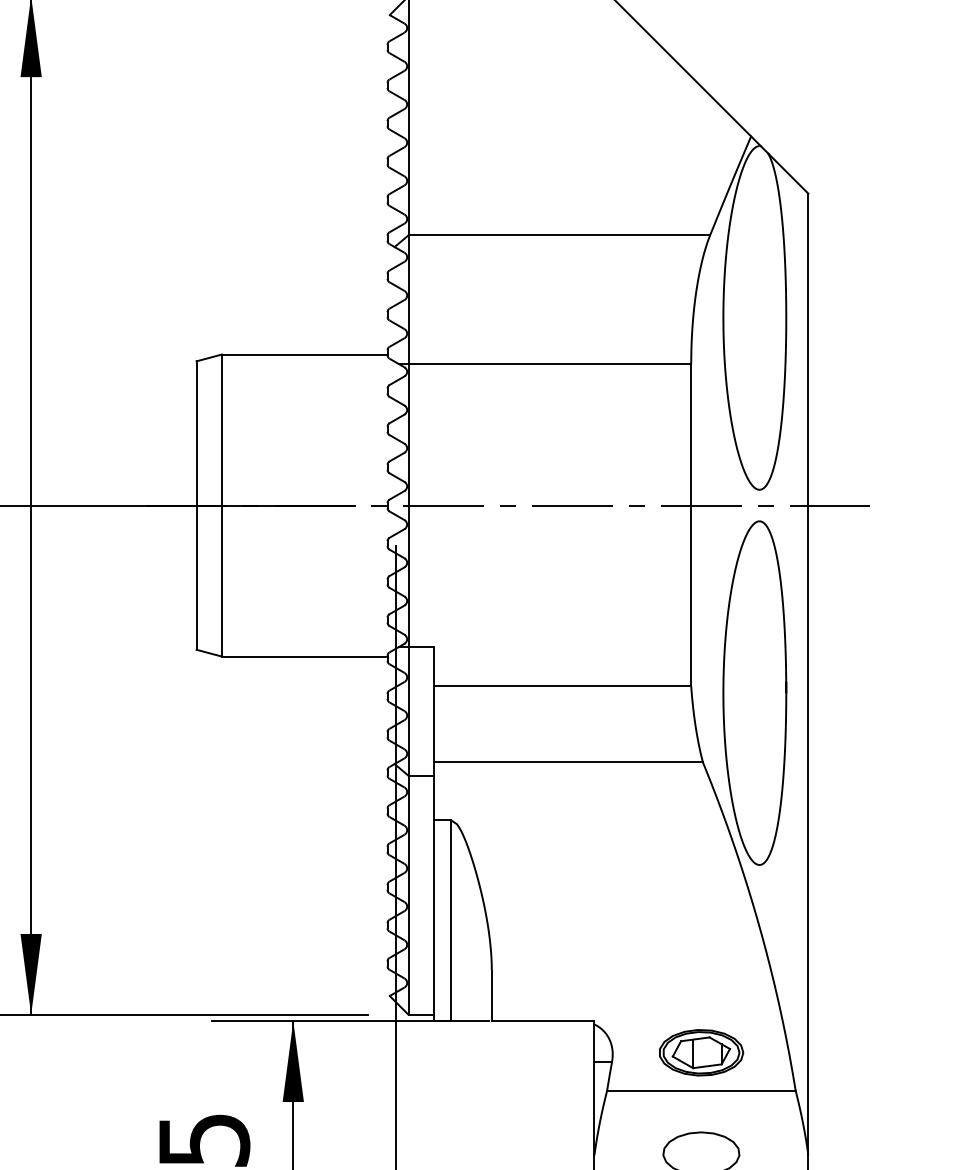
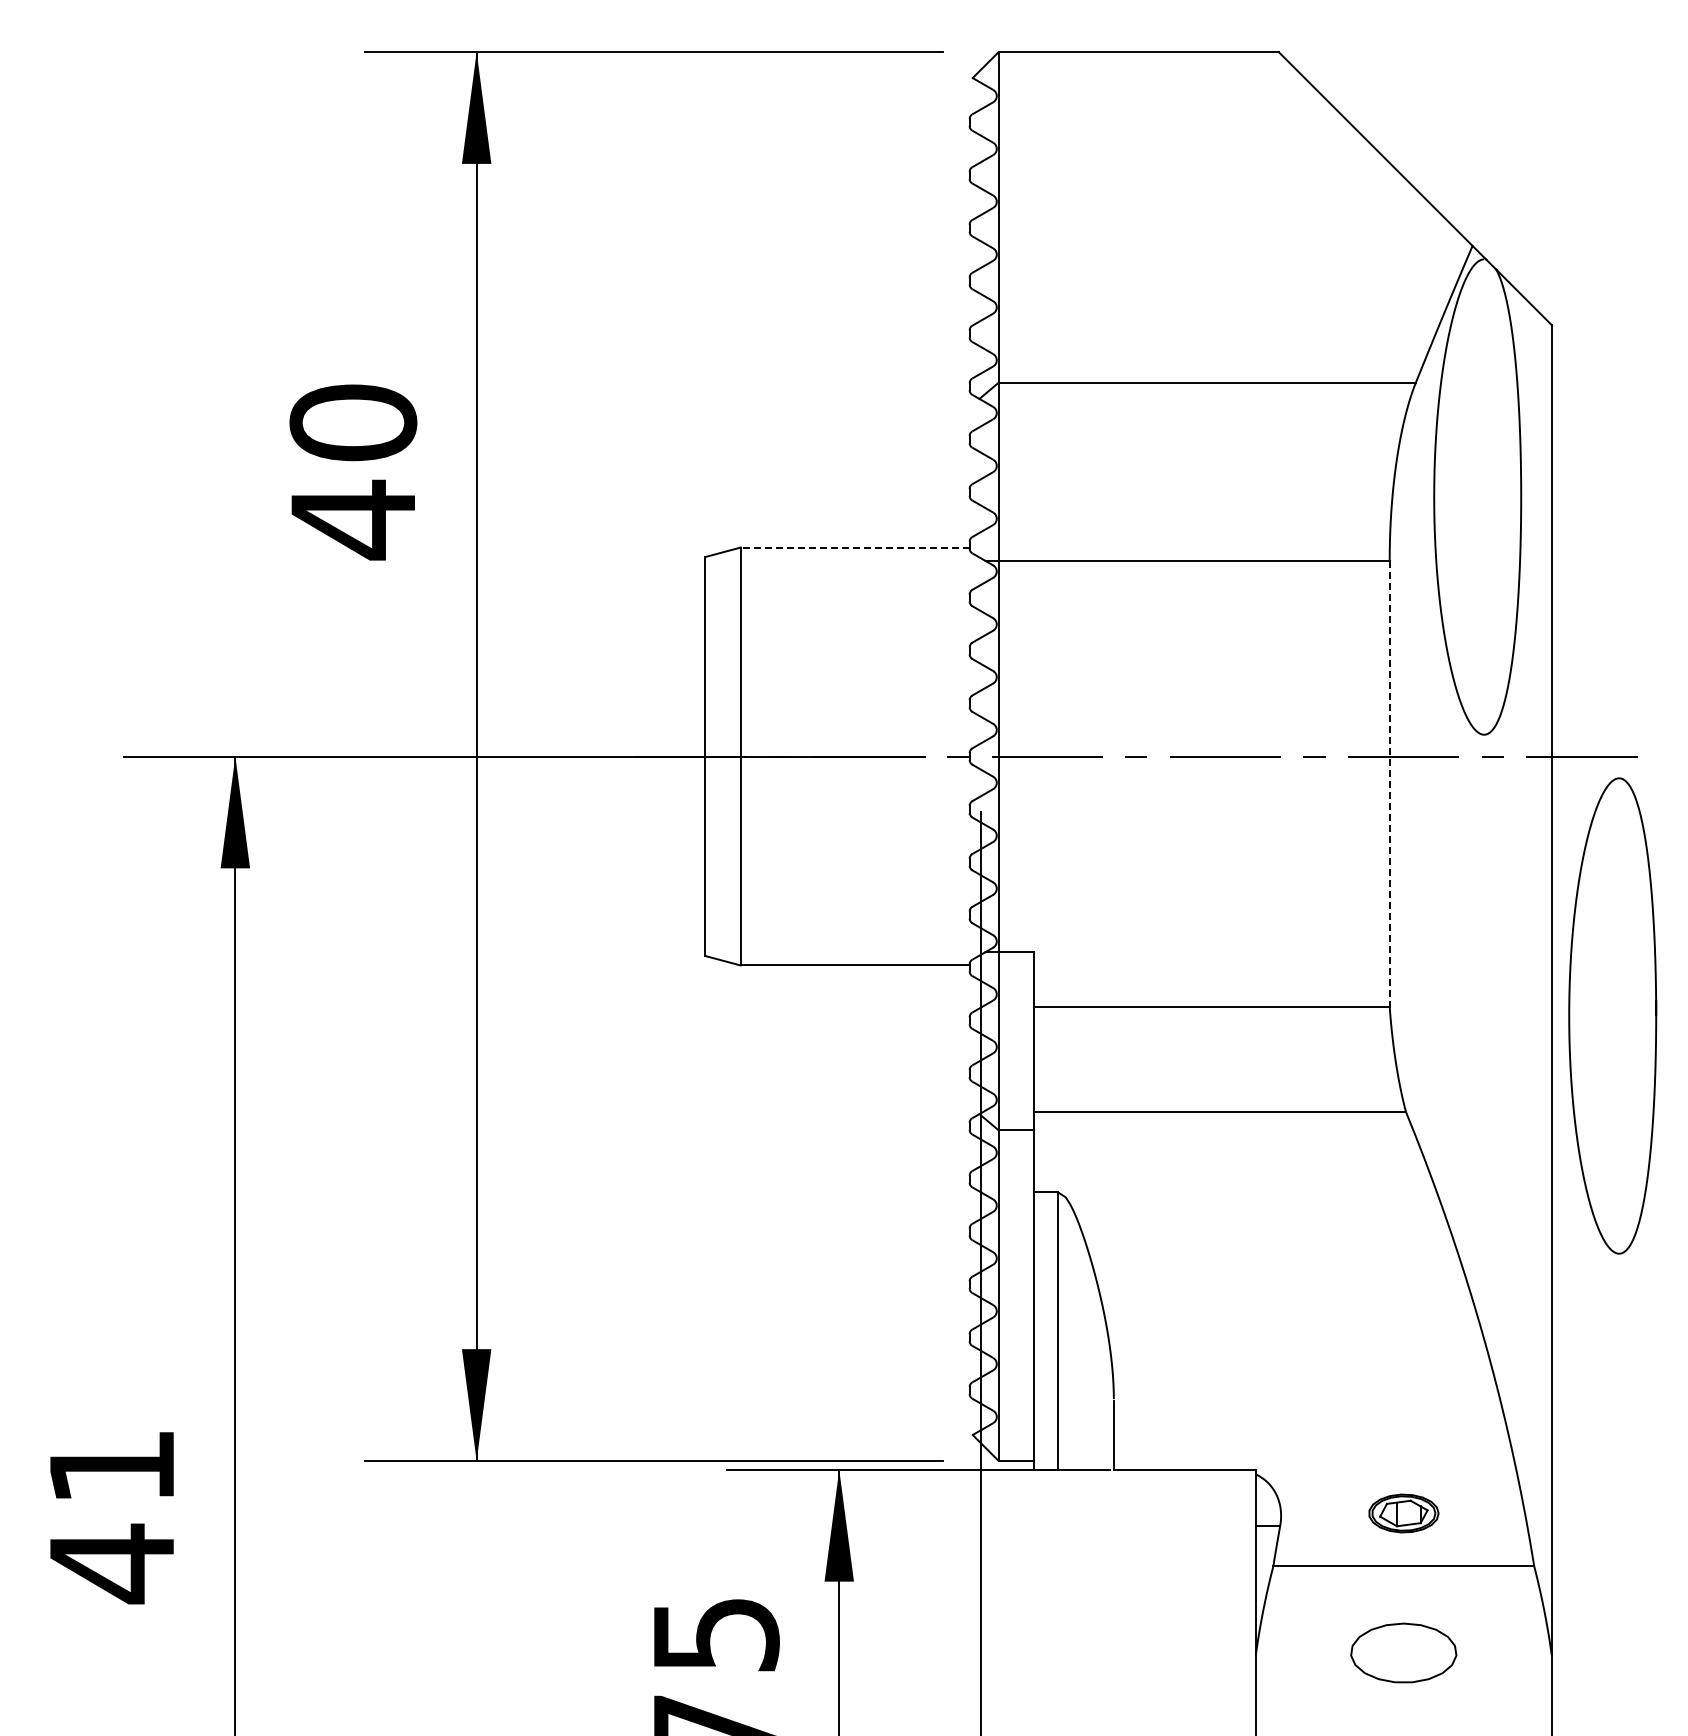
line: (304, 354) -> (854, 547), solid -> dashed
line: (691, 525) -> (1389, 783), solid -> dashed
curve: (724, 692) -> (1570, 1015), moved
part: (701, 1052) -> (1403, 1513), size x0.6

